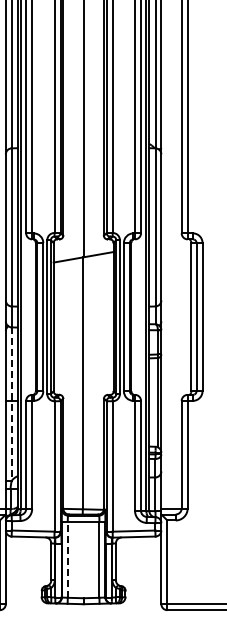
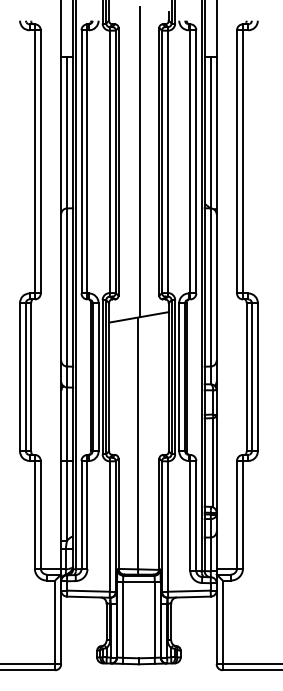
line: (12, 404) -> (67, 464), dashed -> solid
line: (68, 559) -> (123, 619), dashed -> solid

